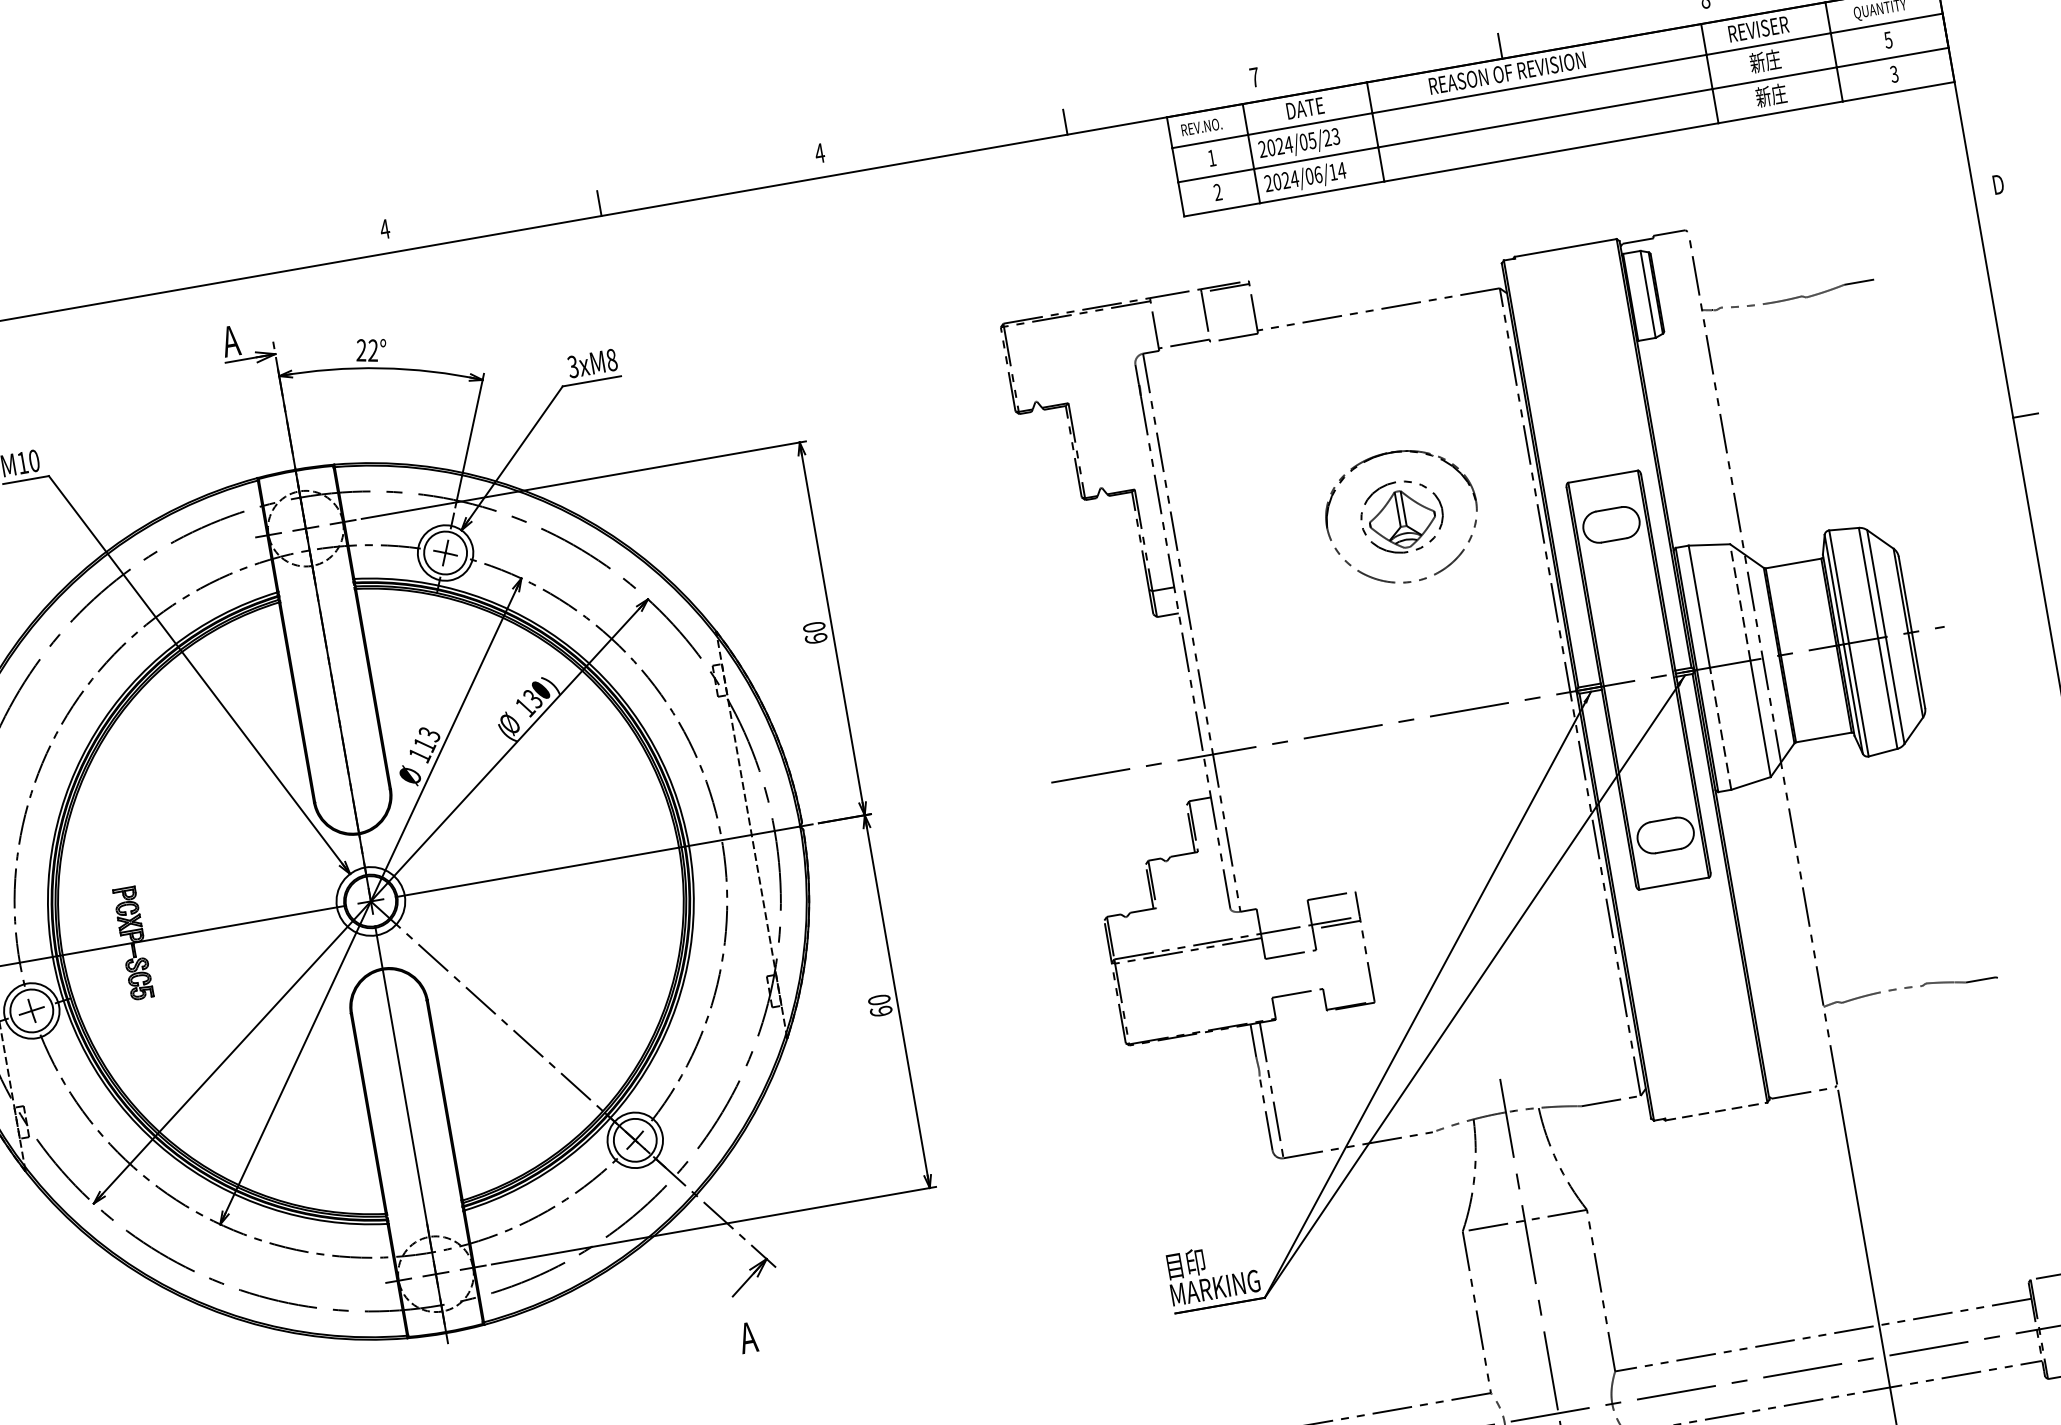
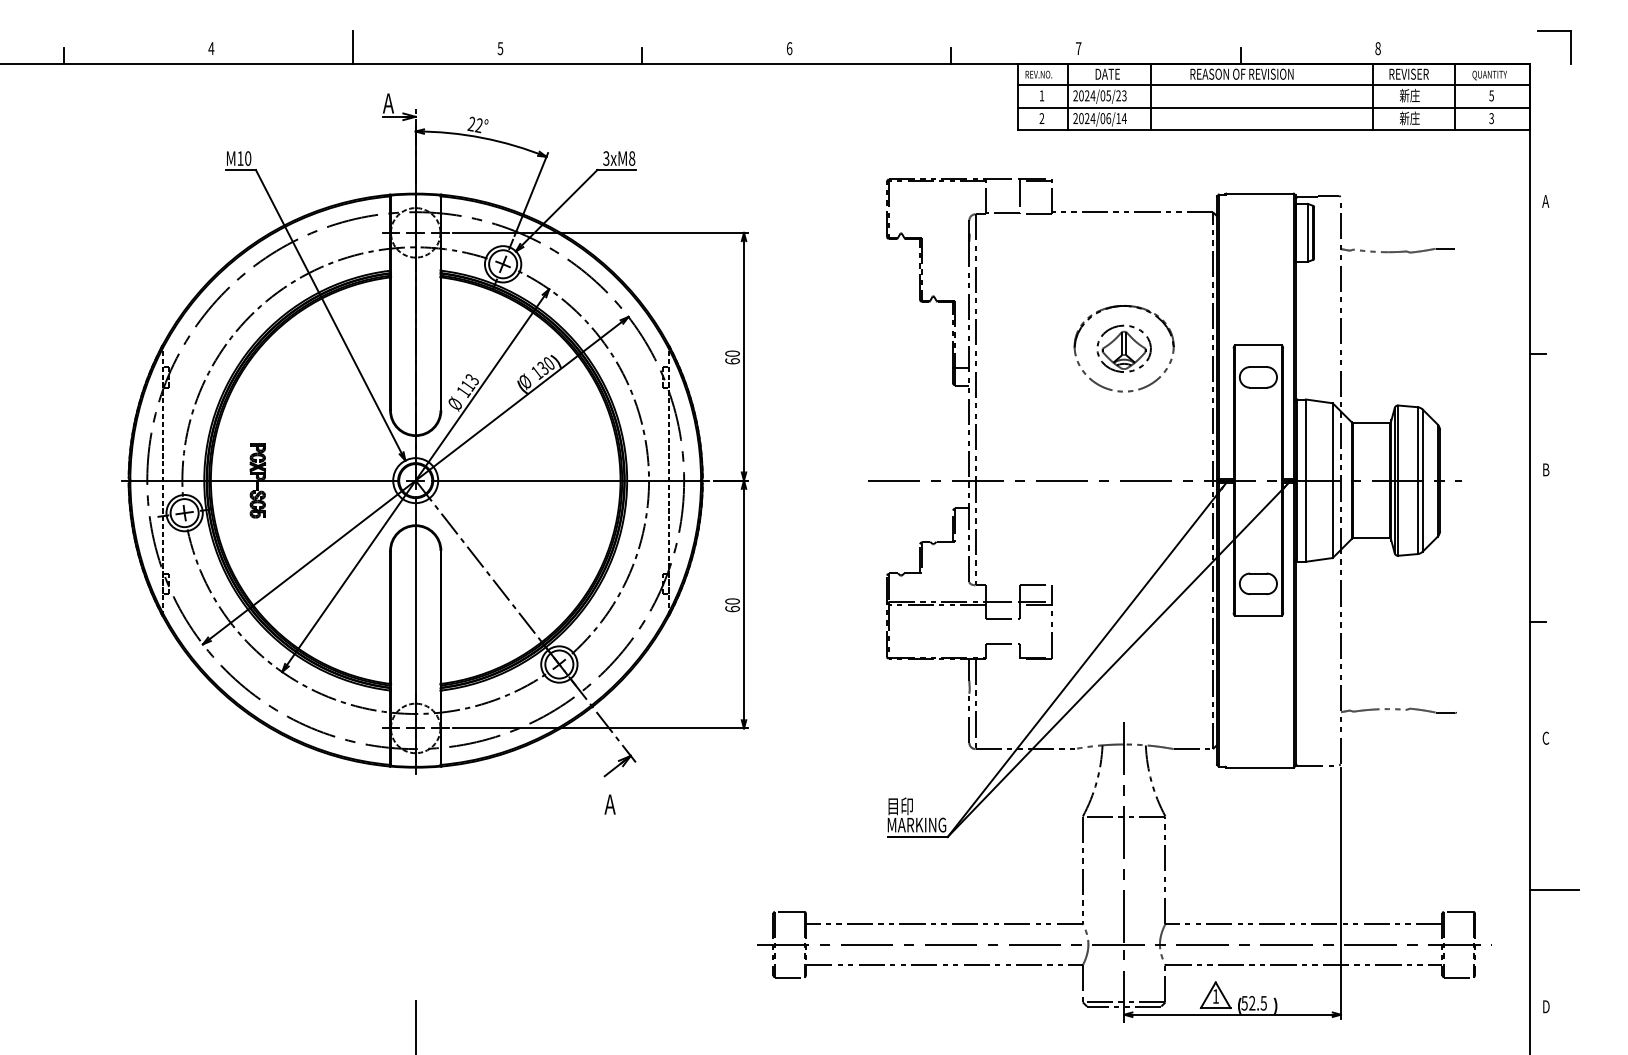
text: (819, 153) -> (789, 48), 4 -> 6
text: (1997, 184) -> (1545, 201), D -> A
text: (384, 229) -> (500, 48), 4 -> 5
line: (162, 266) -> (352, 47), added
line: (1739, 601) -> (1332, 441), dashed -> solid
line: (1720, 729) -> (1305, 521), dashed -> solid
line: (1717, 1111) -> (1260, 767), dashed -> solid

